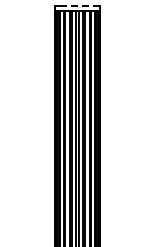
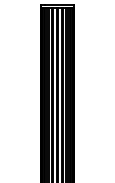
line: (79, 6) -> (58, 5), dashed -> solid

